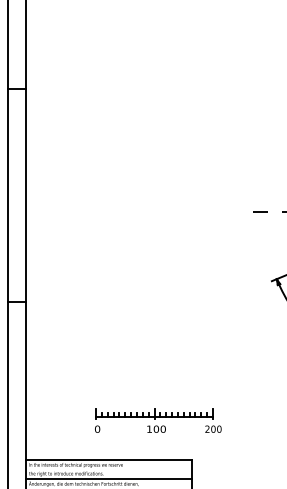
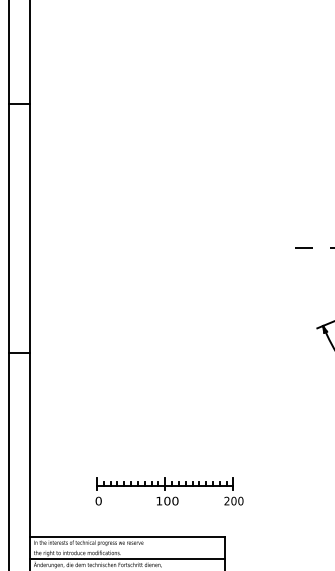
part: (158, 420) -> (169, 490), moved

